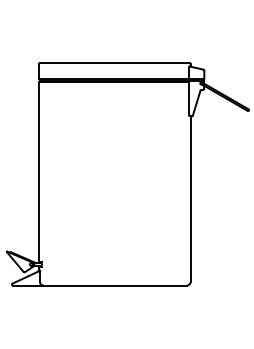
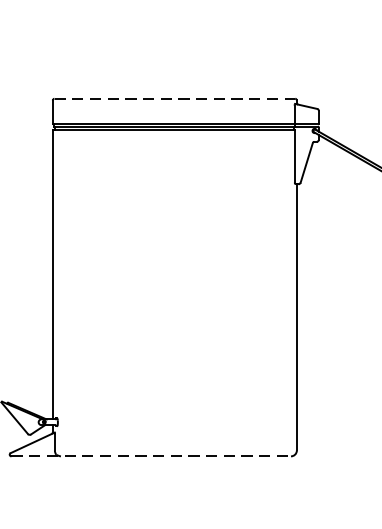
line: (114, 63) -> (174, 99), solid -> dashed
line: (99, 285) -> (150, 456), solid -> dashed

